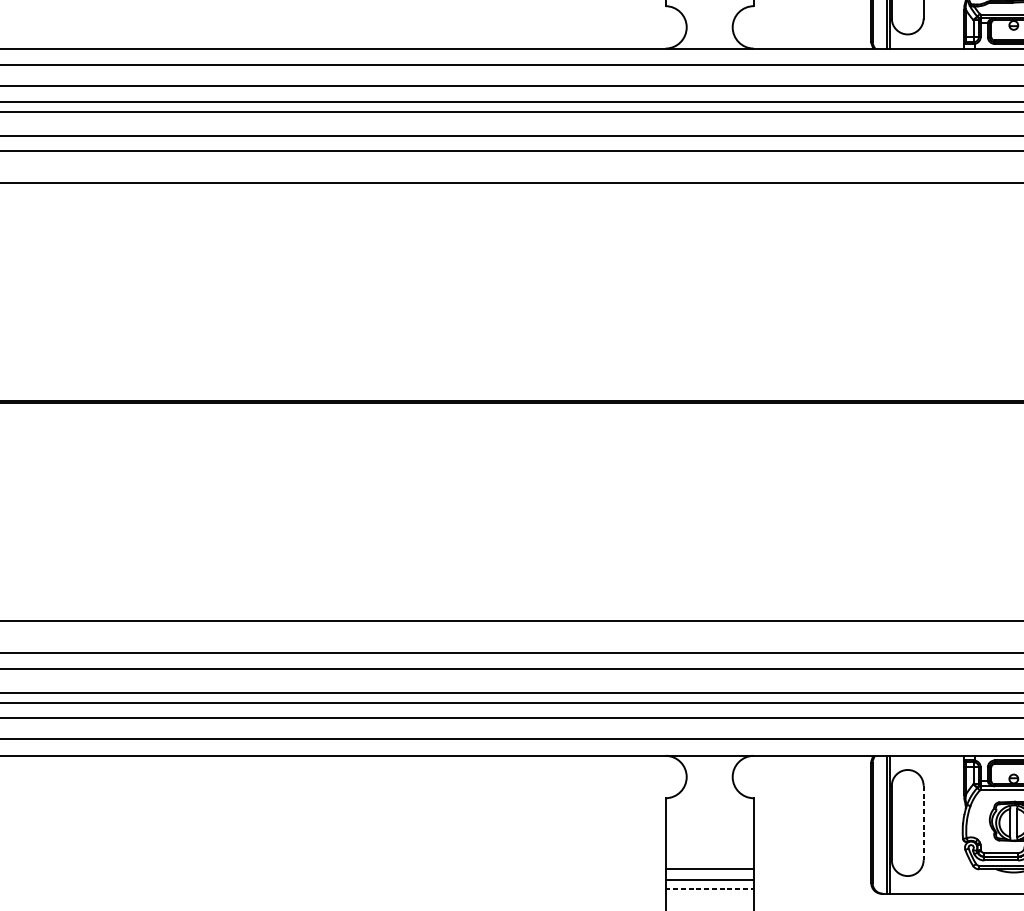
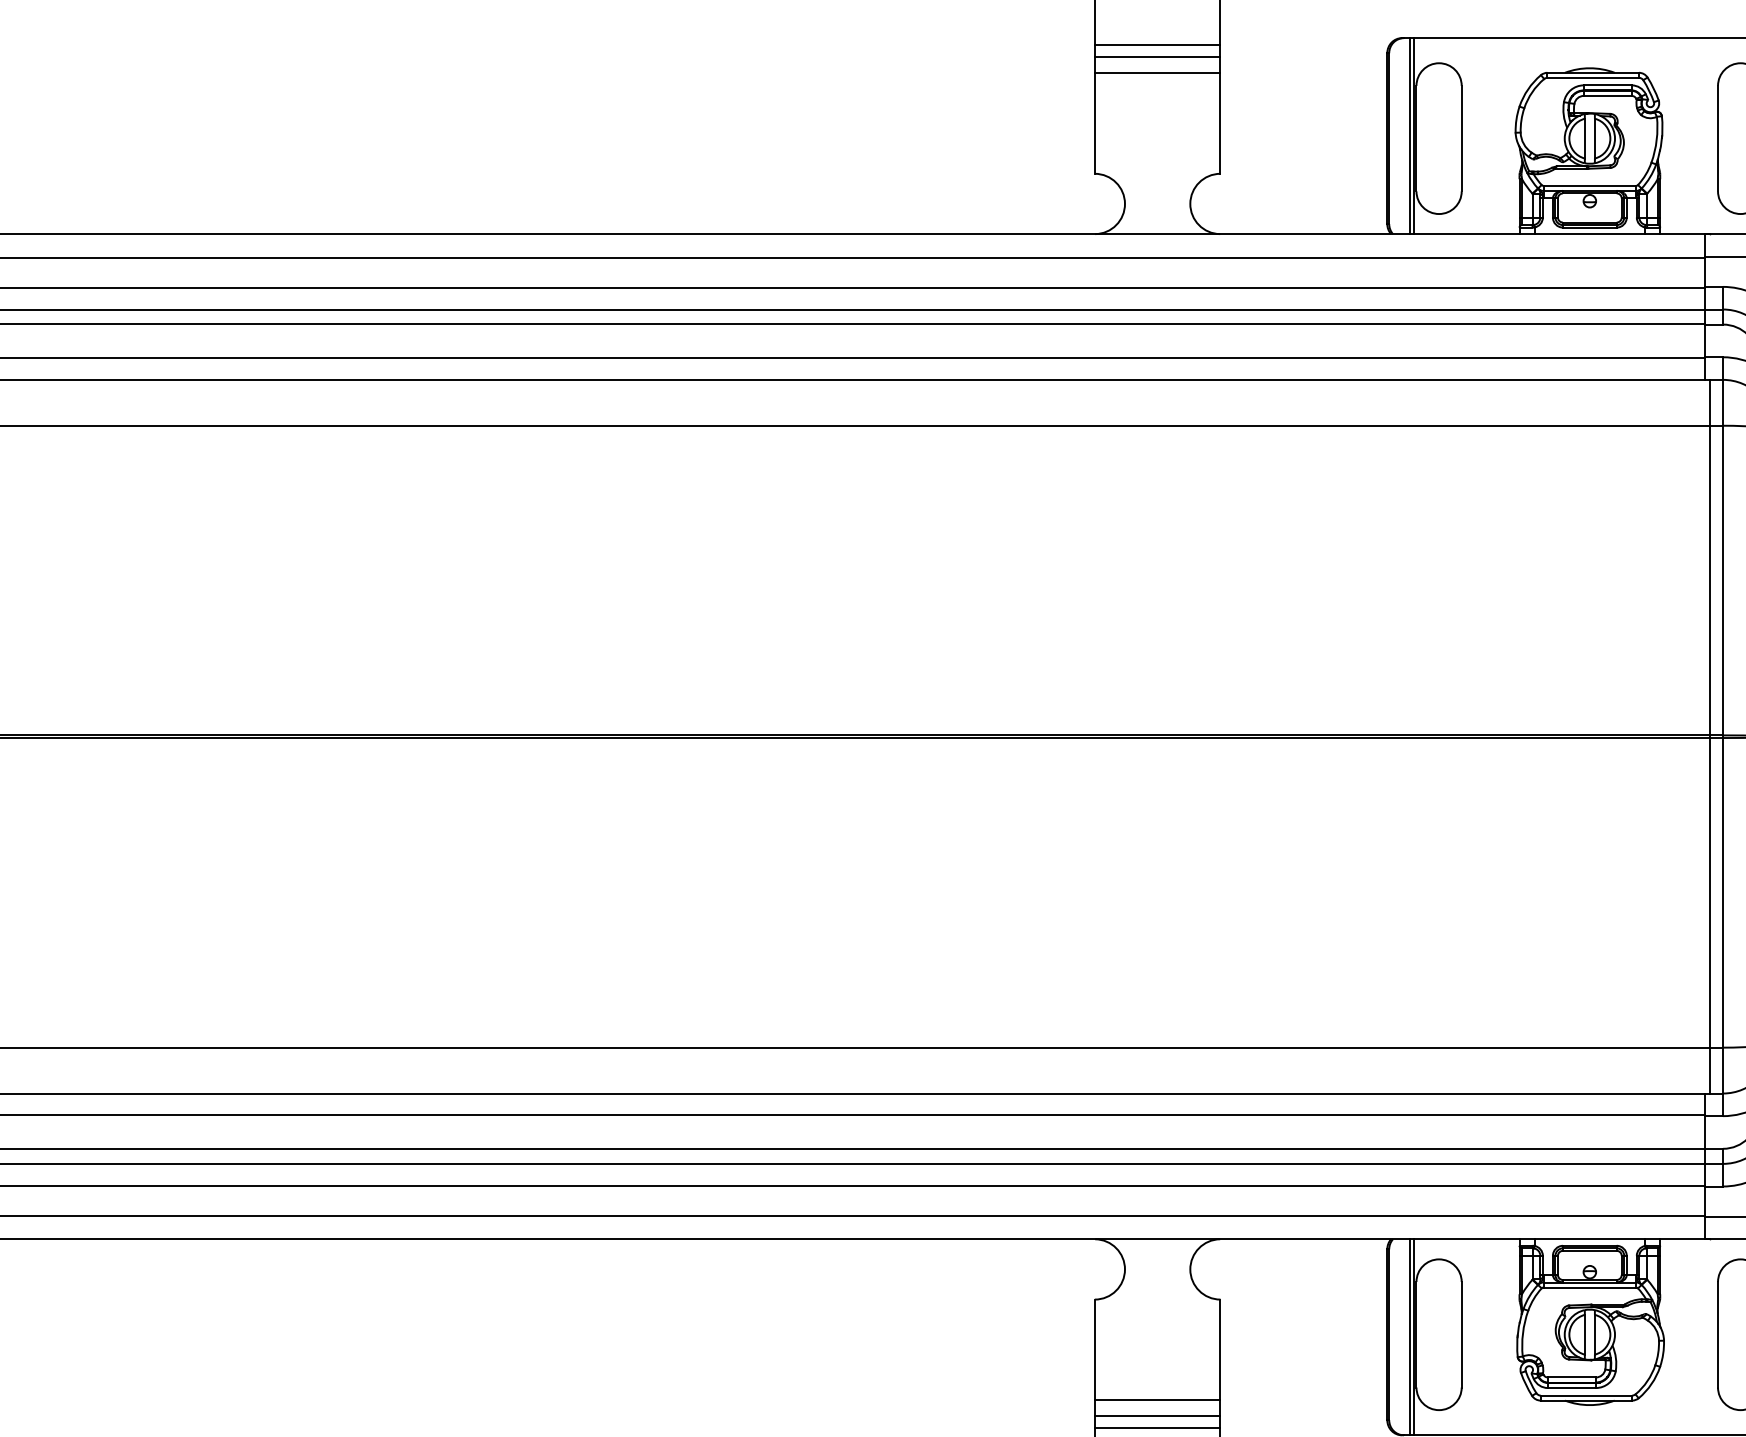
line: (923, 822) -> (1461, 1334), dashed -> solid
line: (709, 888) -> (1157, 1428), dashed -> solid

